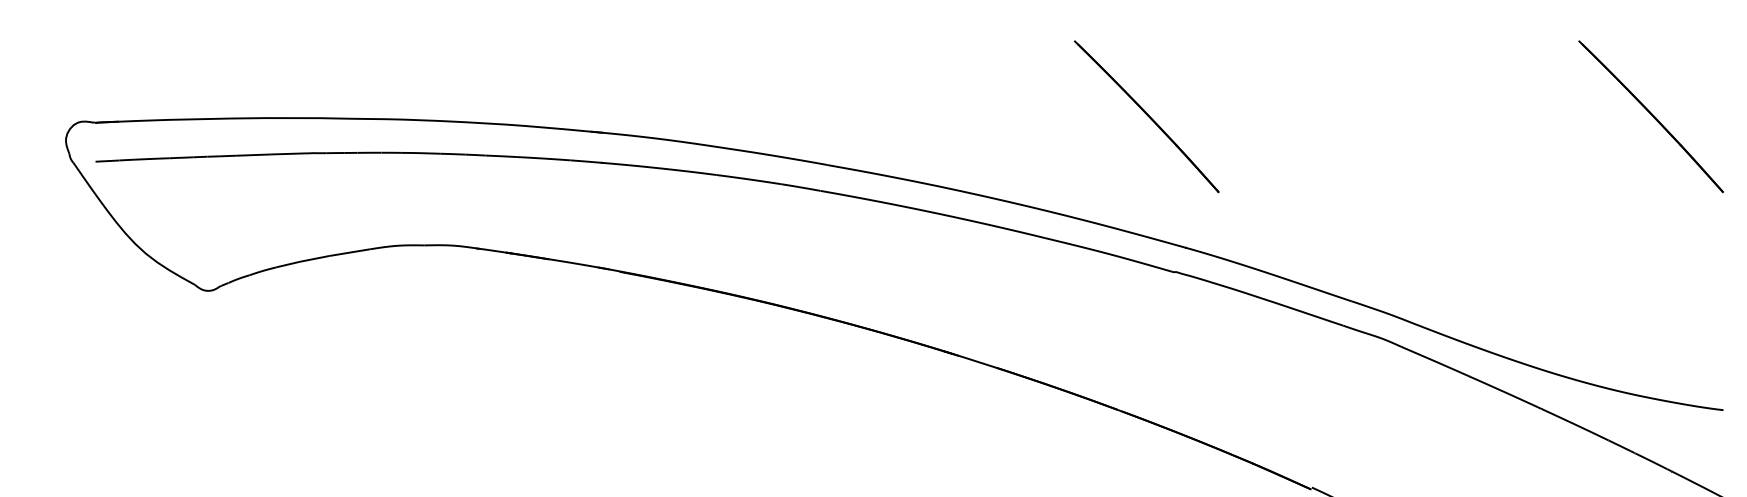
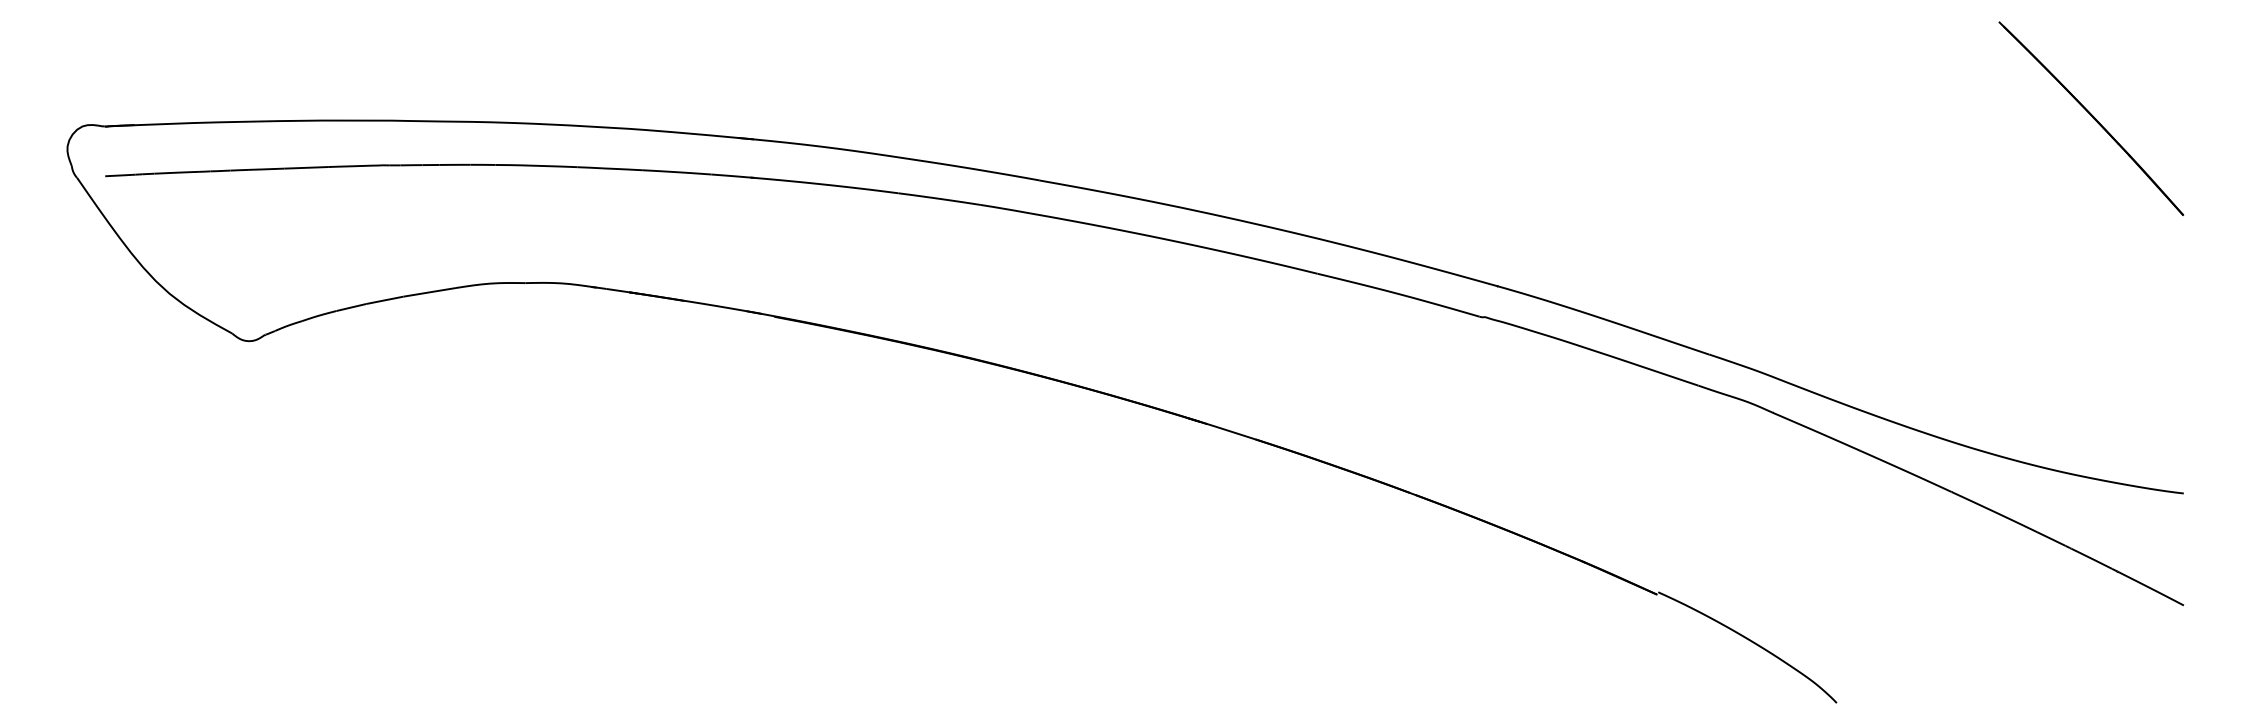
part: (1146, 116) -> (1446, 118), removed

